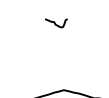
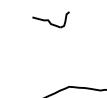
part: (56, 23) -> (52, 21), size x1.67

